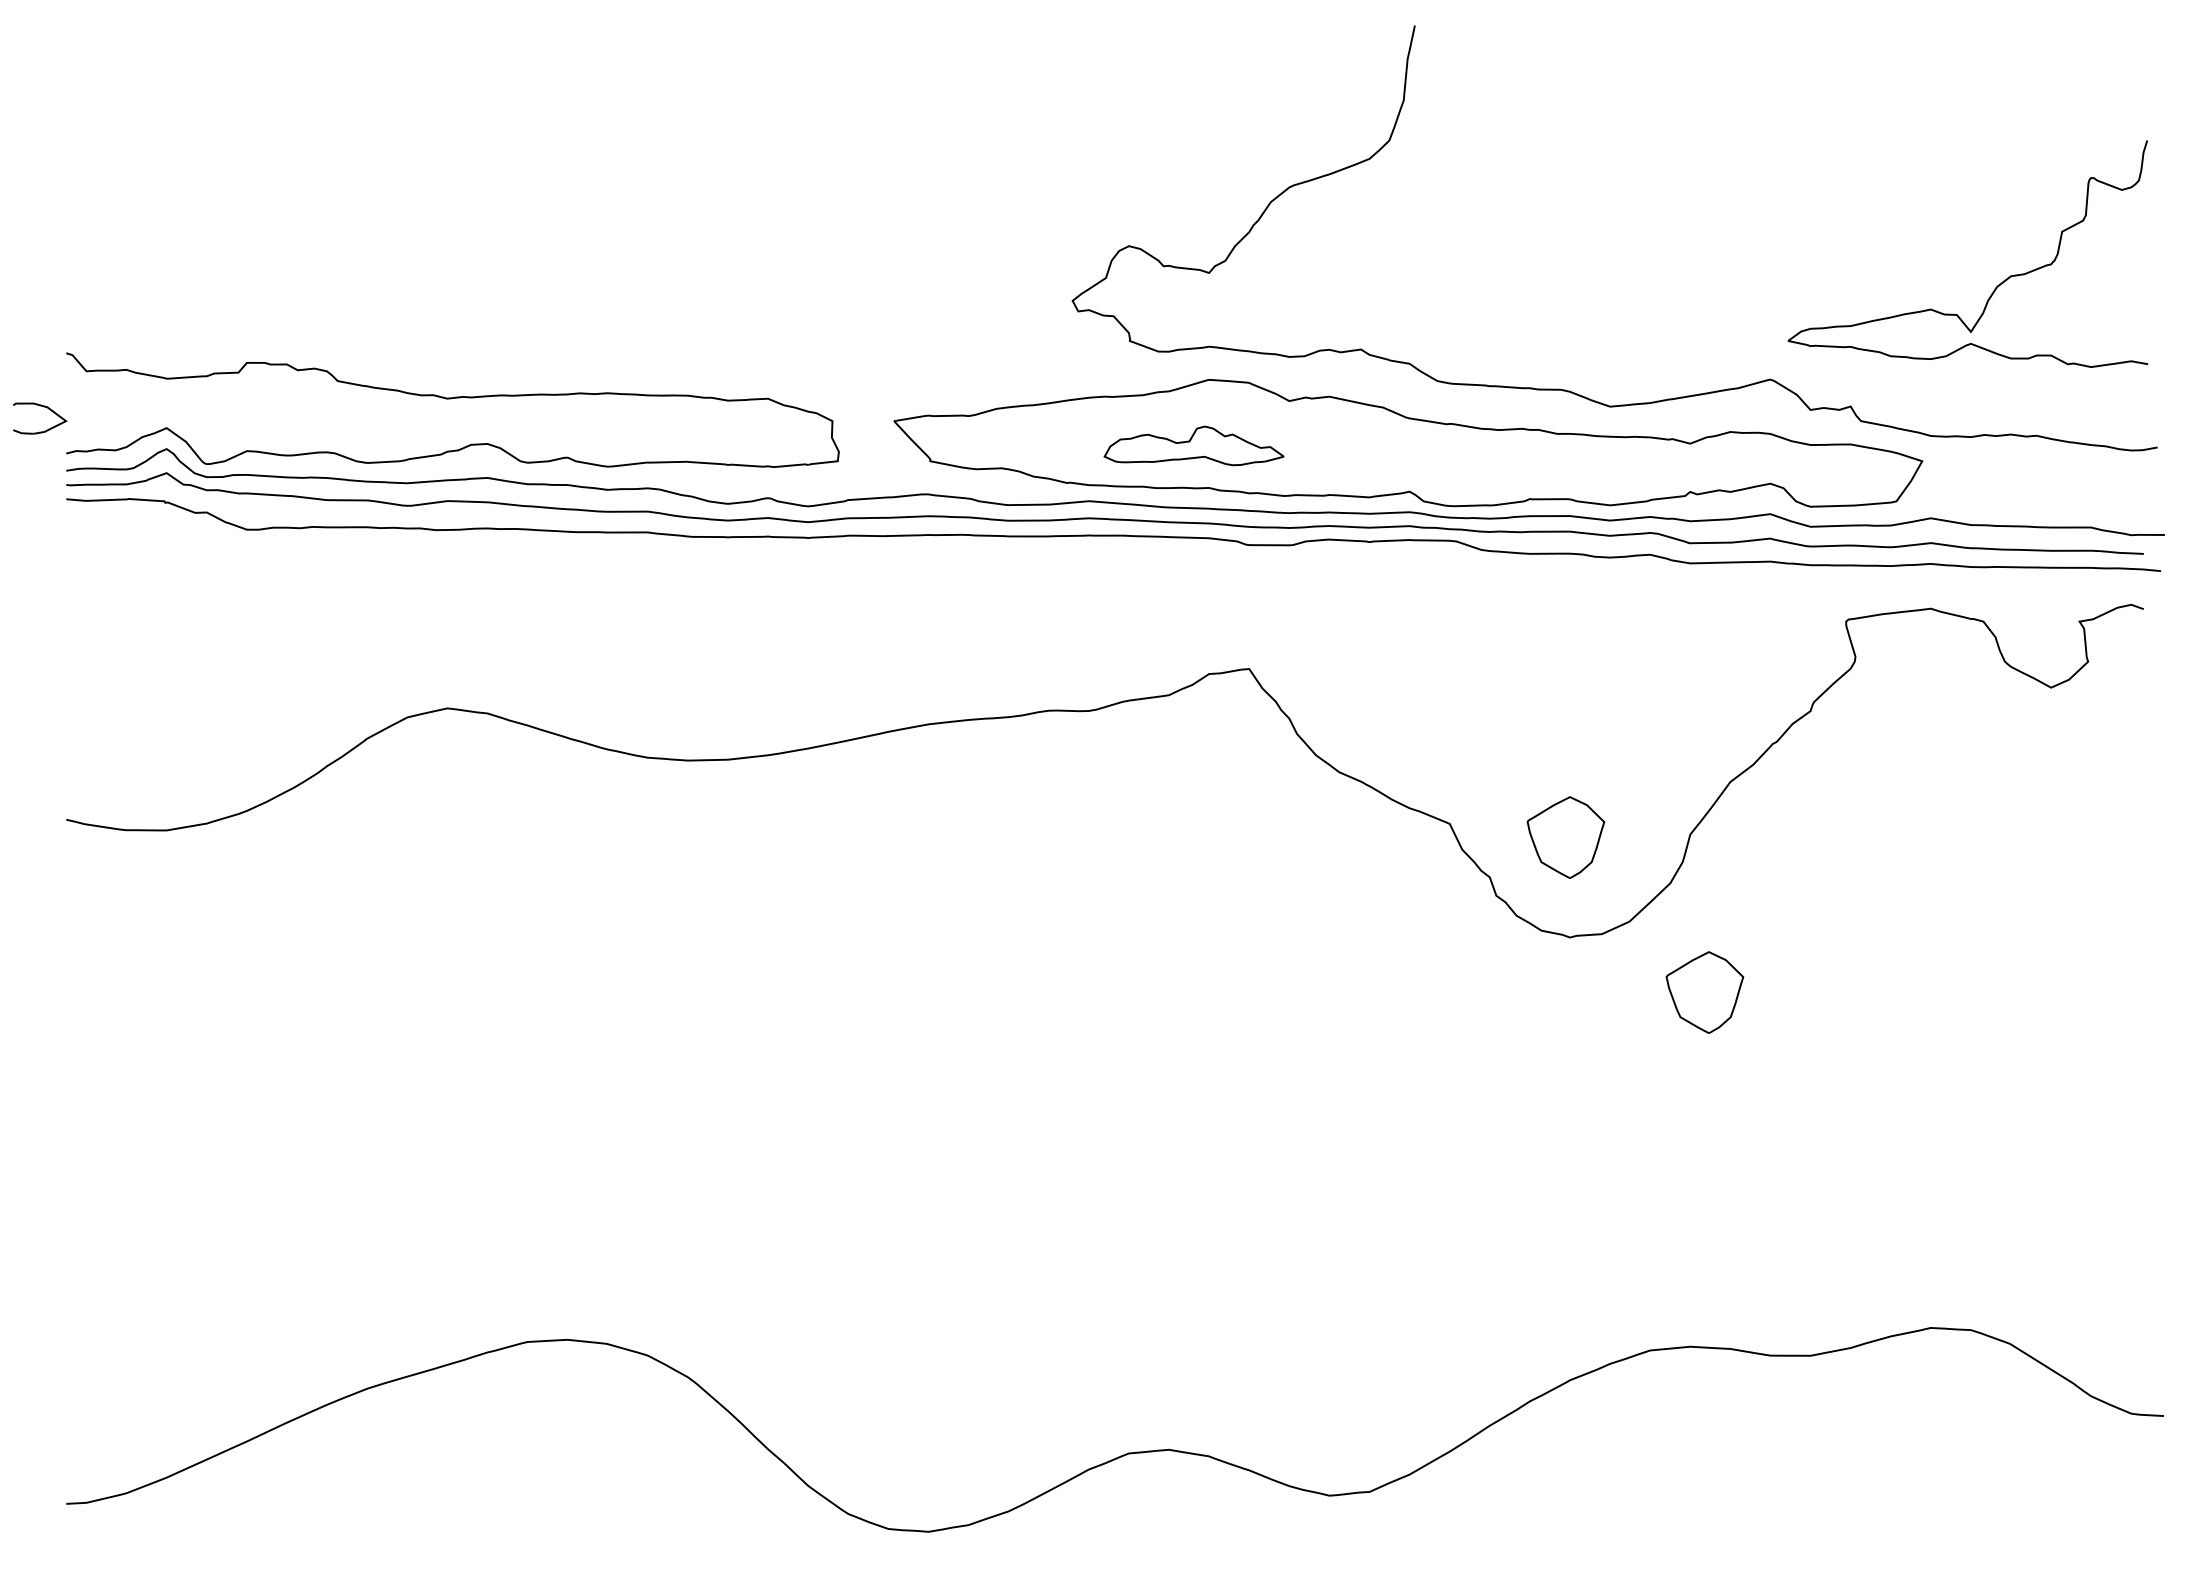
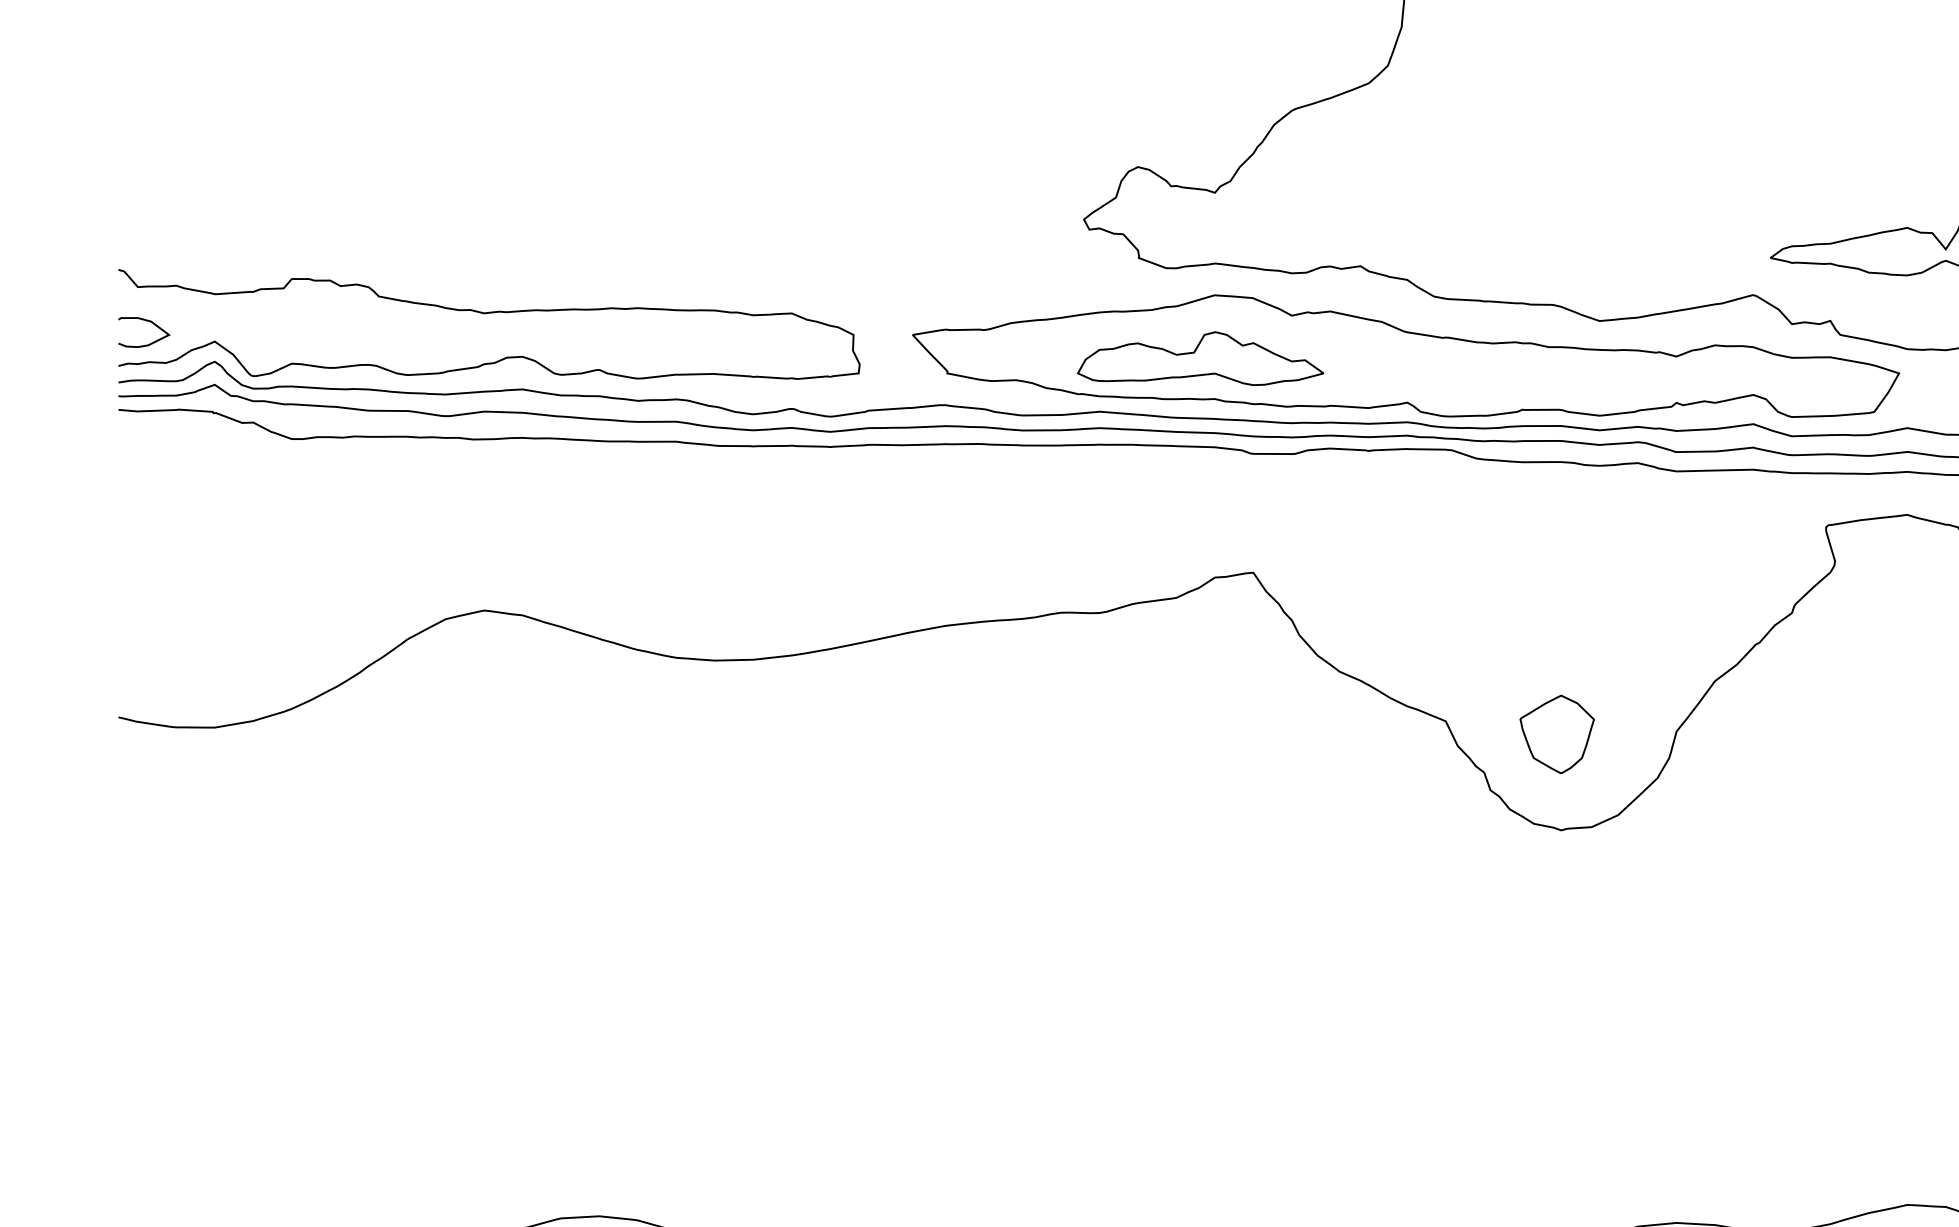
part: (43, 407) -> (147, 321), moved
part: (1193, 445) -> (1199, 358), size x1.43
part: (1704, 992) -> (1690, 883), removed

